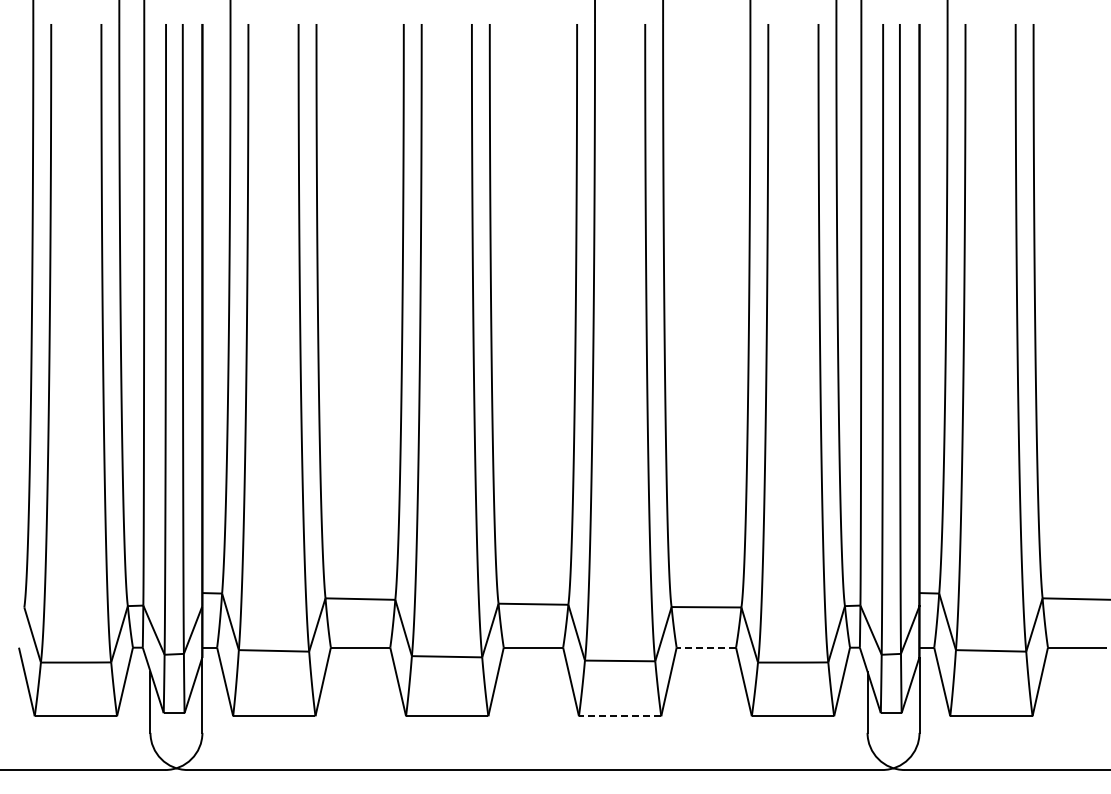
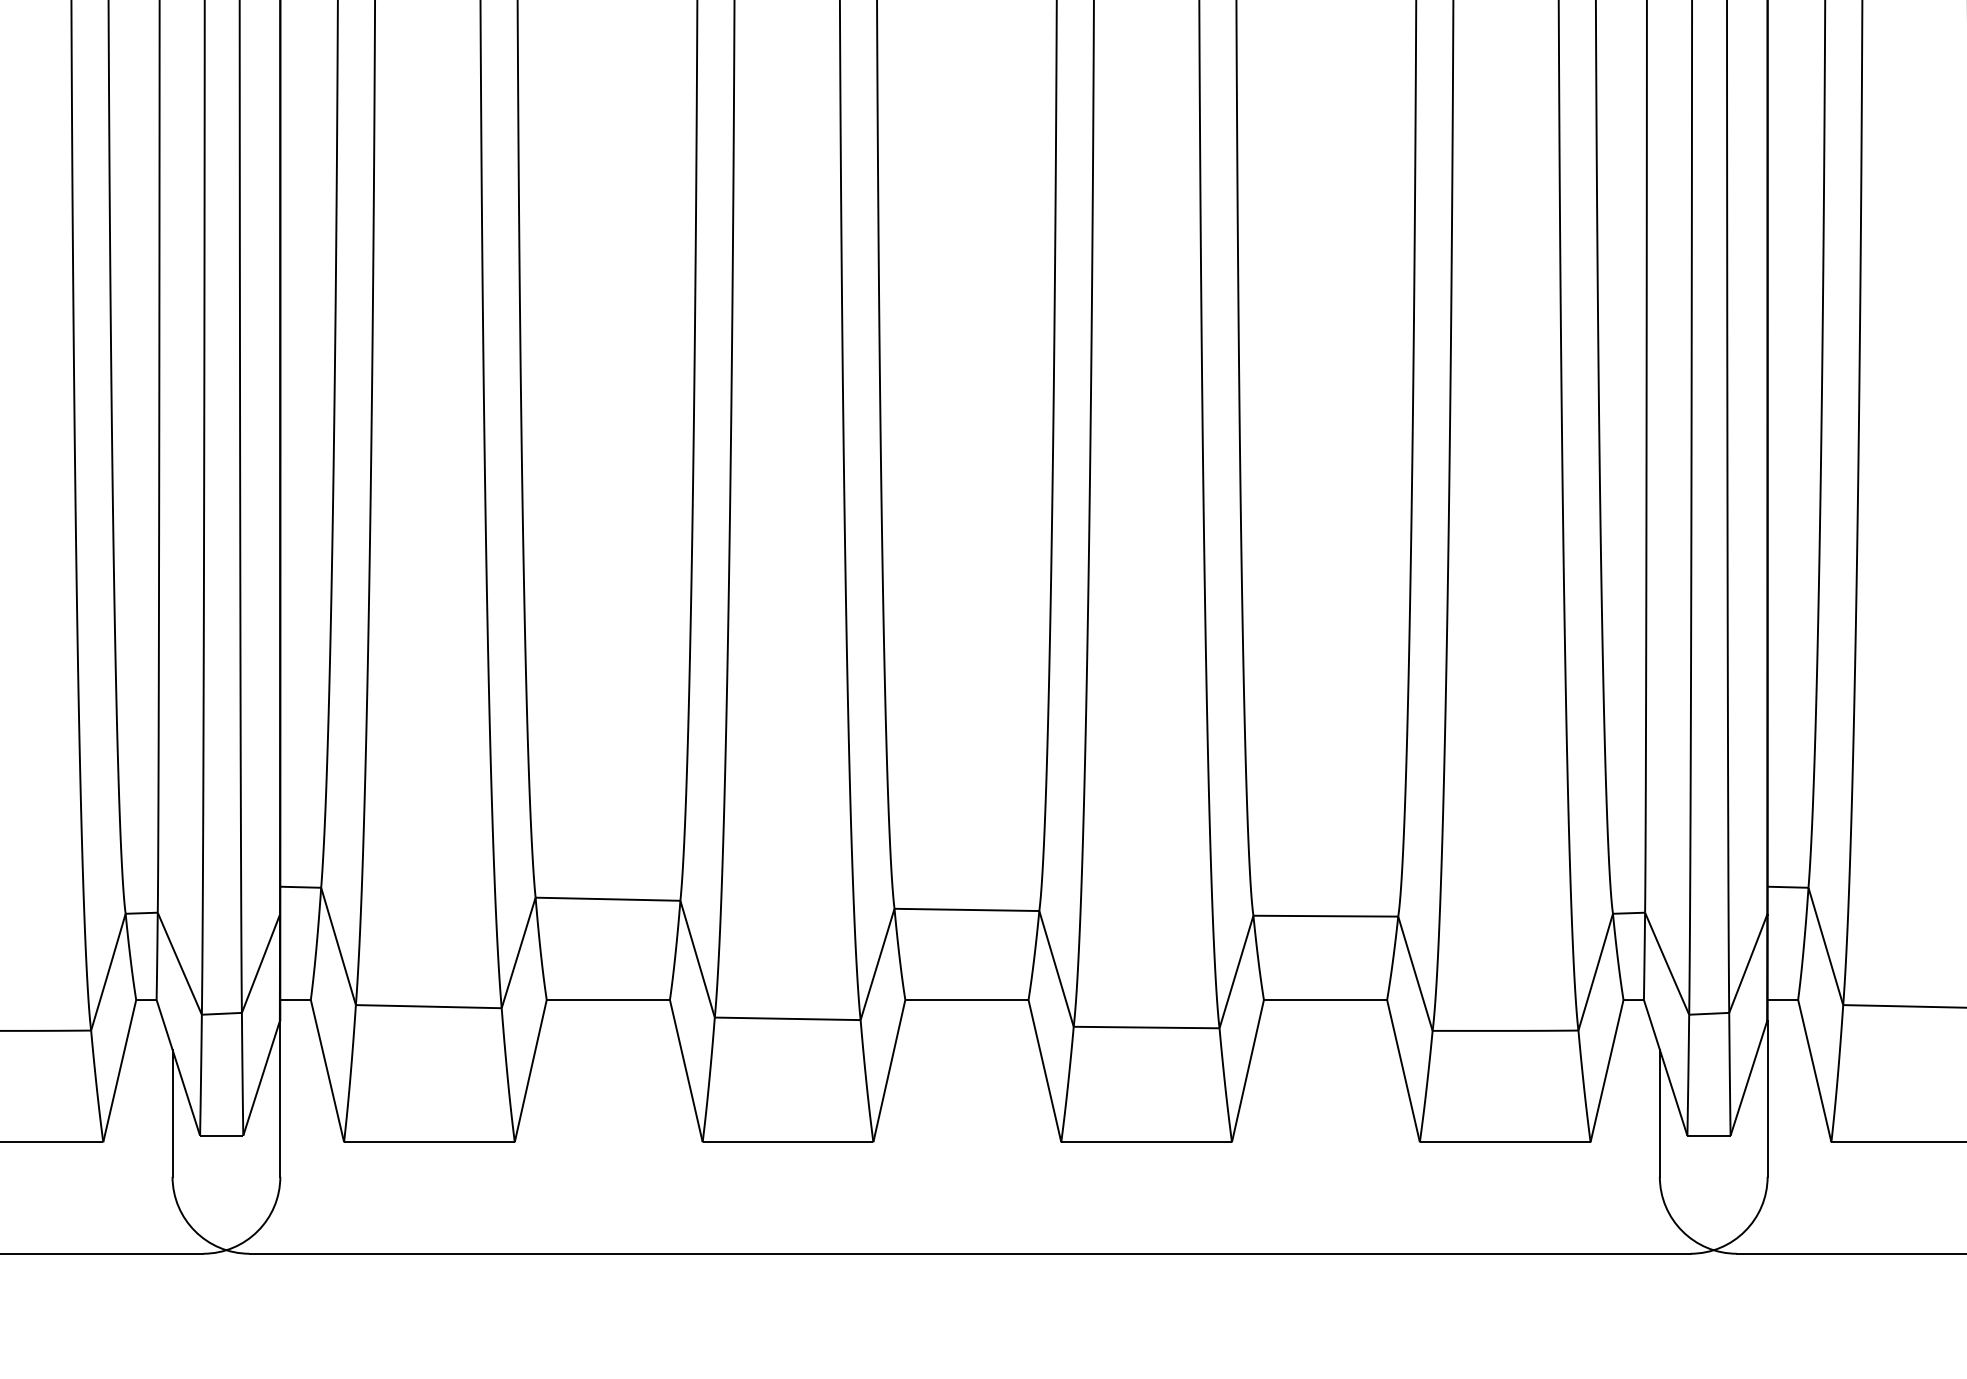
line: (706, 647) -> (1325, 999), dashed -> solid
line: (620, 716) -> (1147, 1142), dashed -> solid

